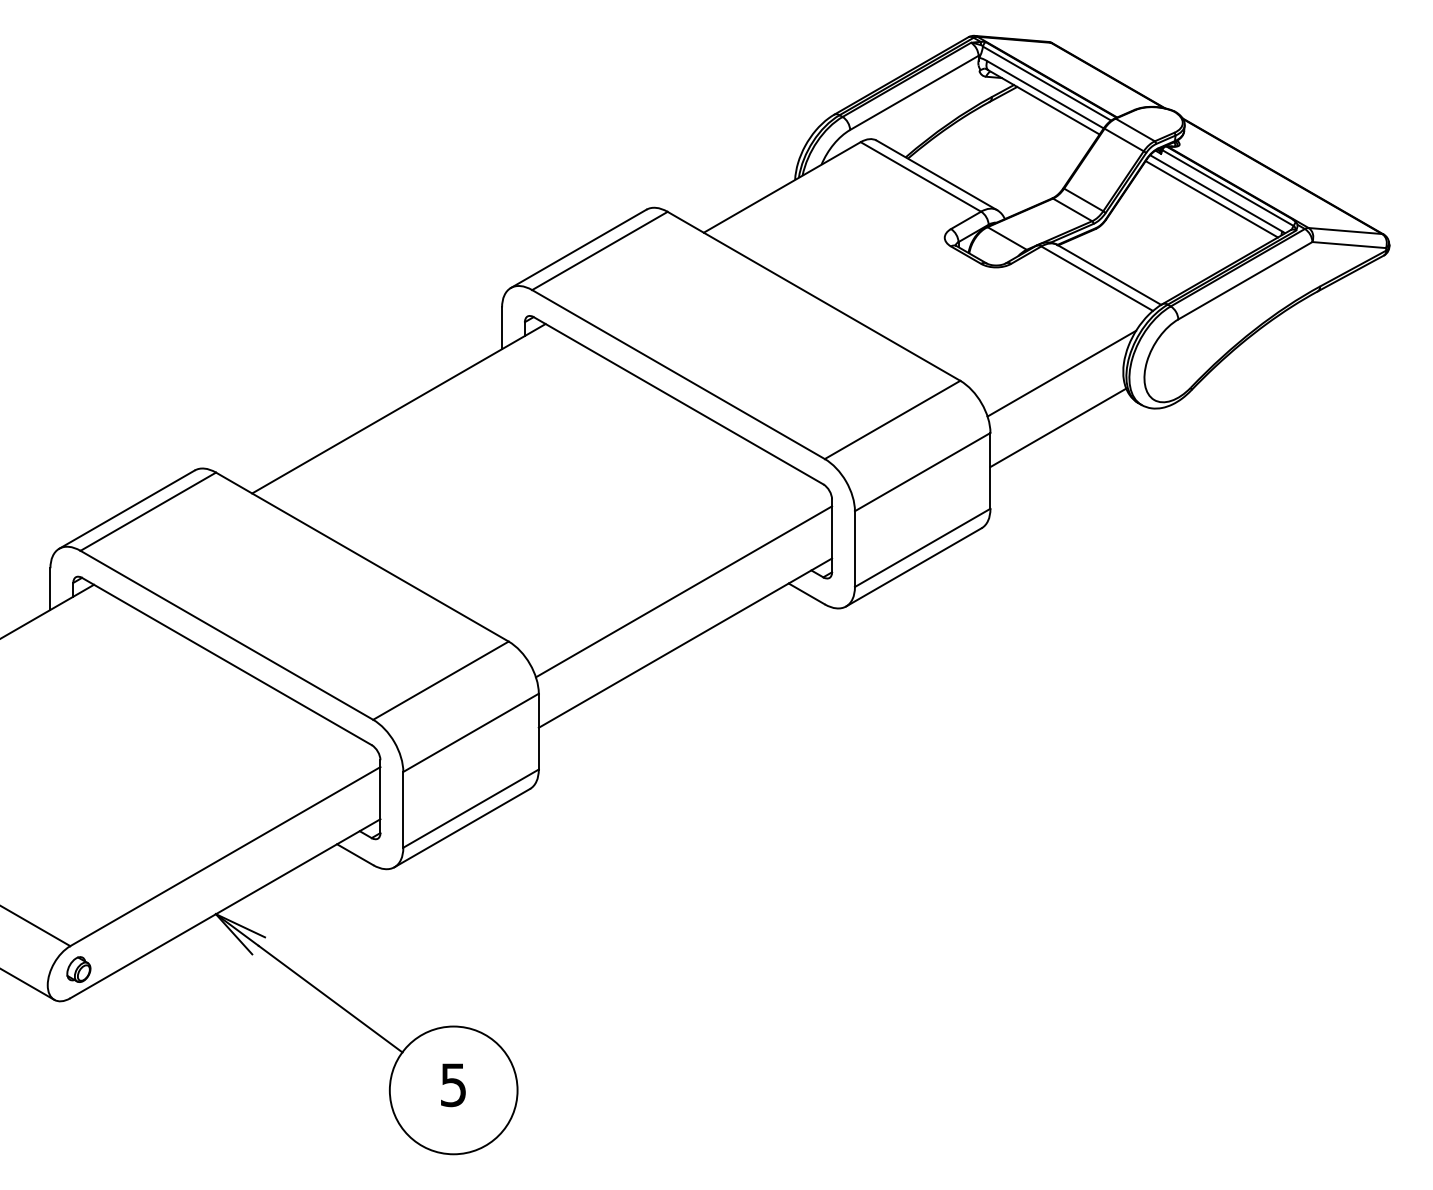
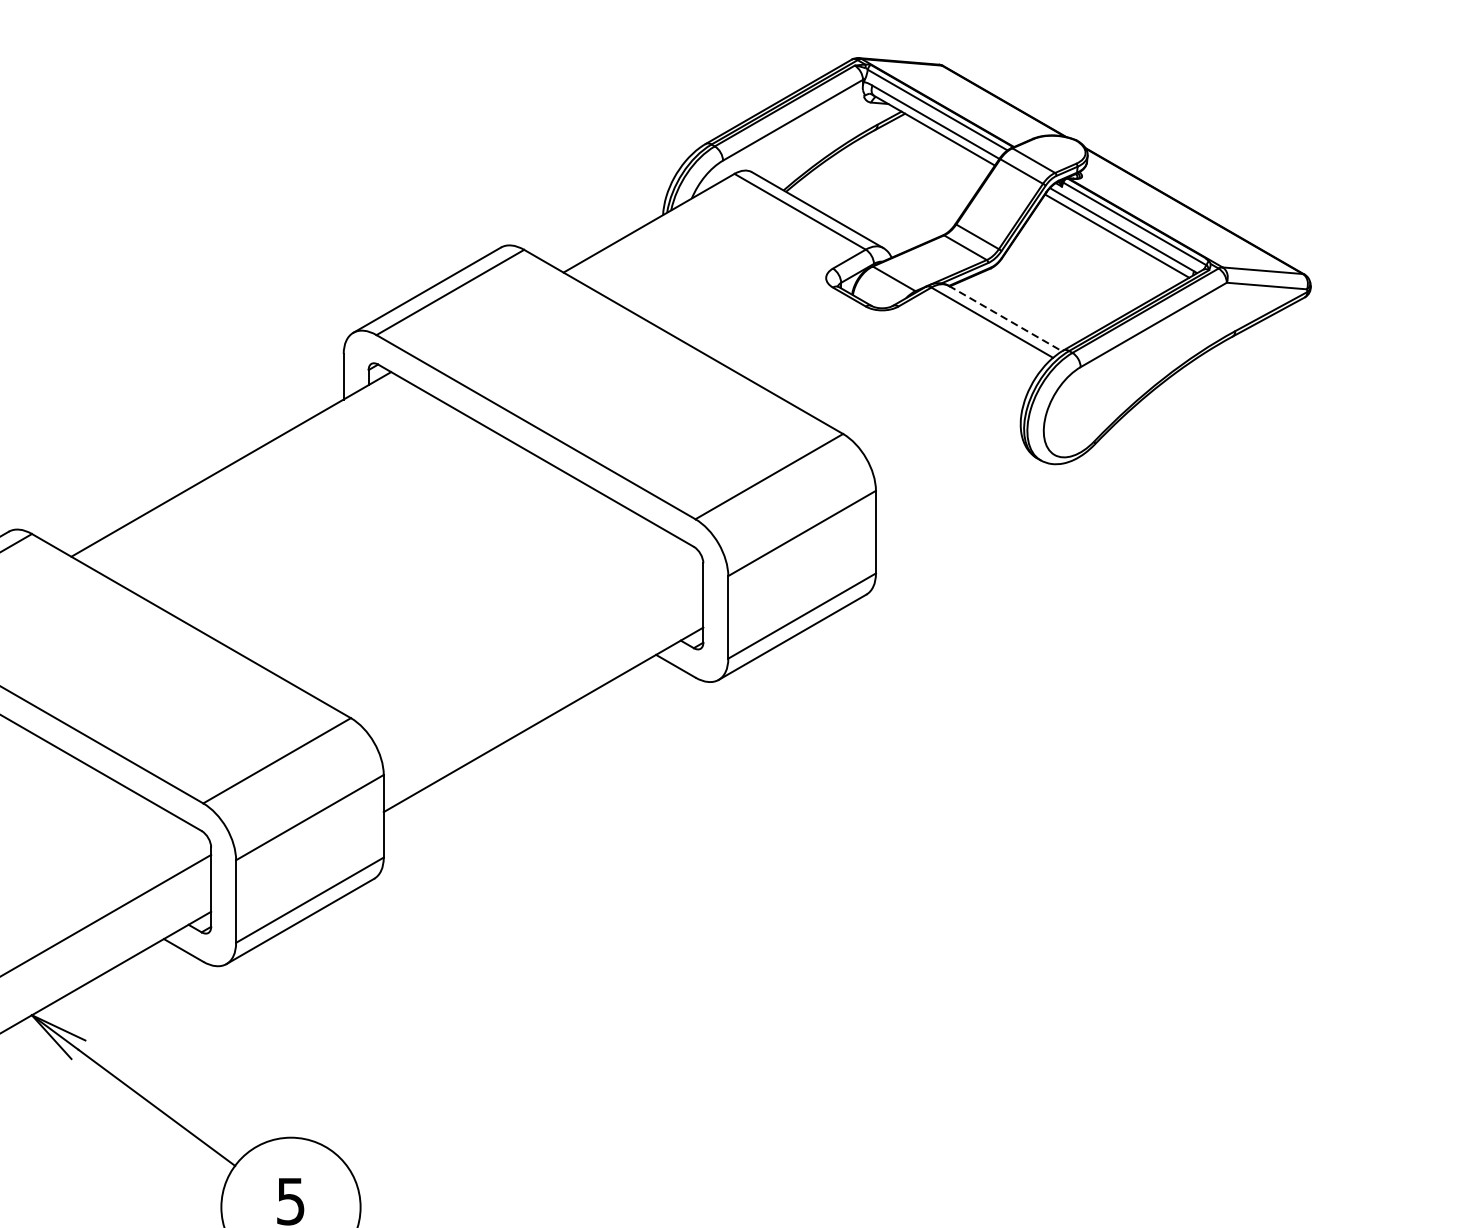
line: (1109, 275) -> (1005, 319), solid -> dashed
line: (1061, 373) -> (953, 426), removed
line: (1058, 427) -> (950, 484), removed
line: (683, 591) -> (541, 663), removed

